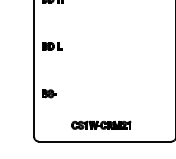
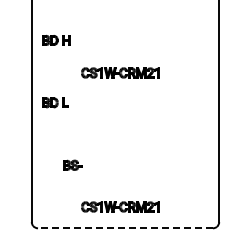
part: (101, 23) -> (120, 72), added
part: (49, 93) -> (72, 164), moved
line: (104, 141) -> (124, 228), solid -> dashed

